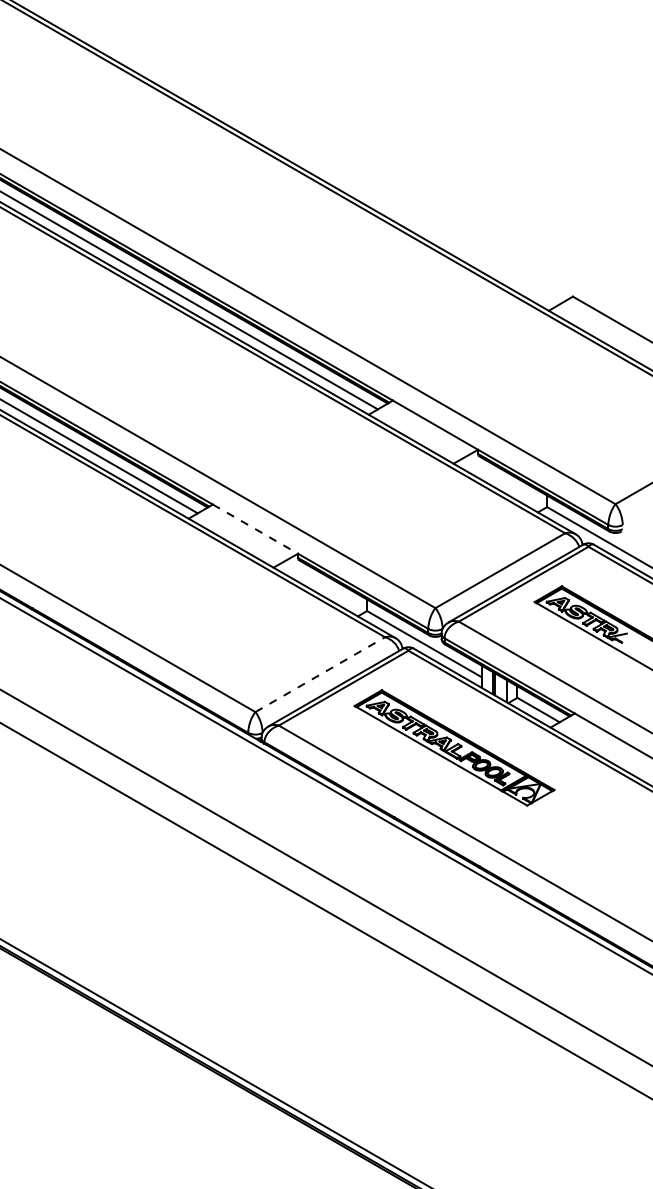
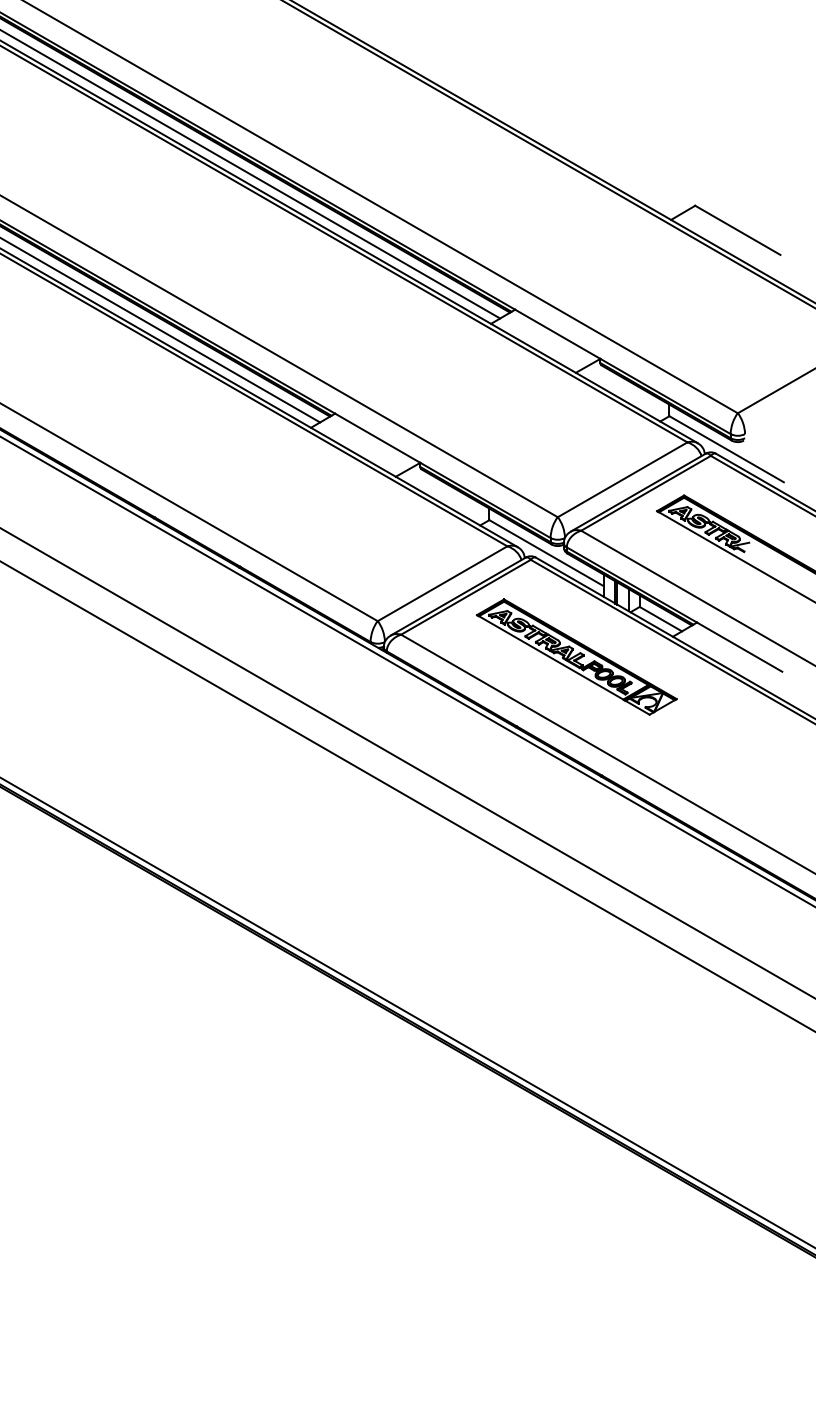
line: (256, 529) -> (378, 438), dashed -> solid
line: (320, 674) -> (442, 583), dashed -> solid

